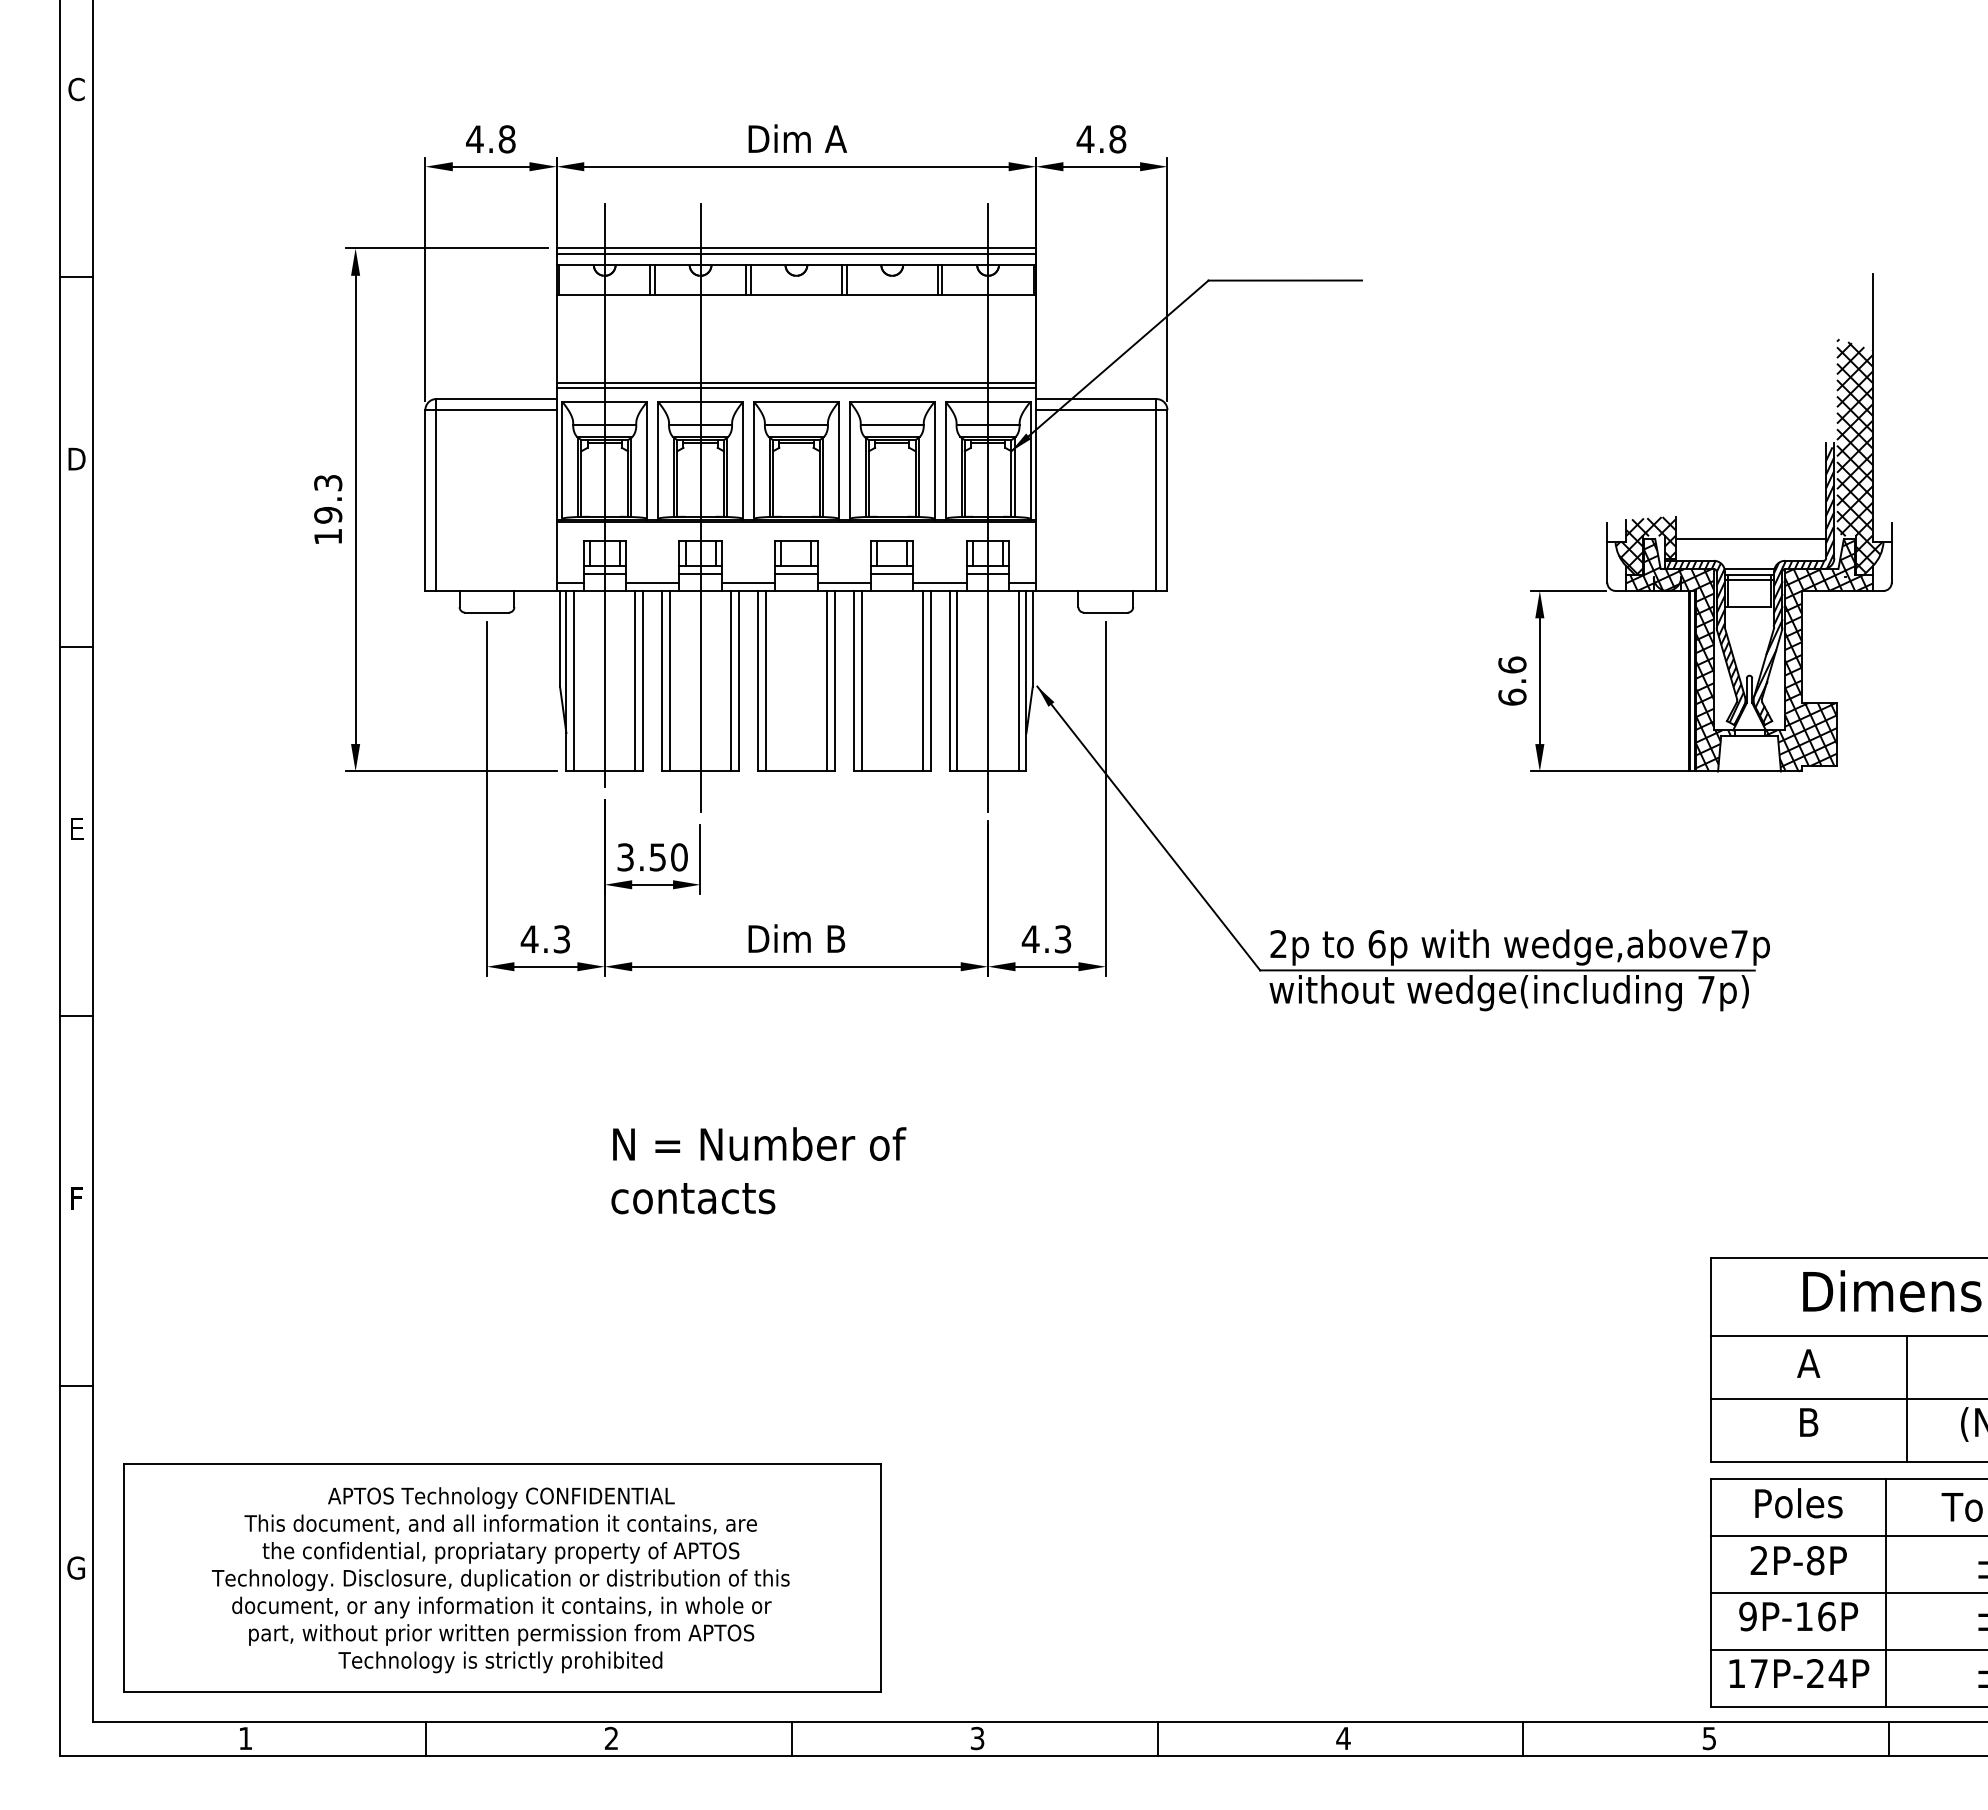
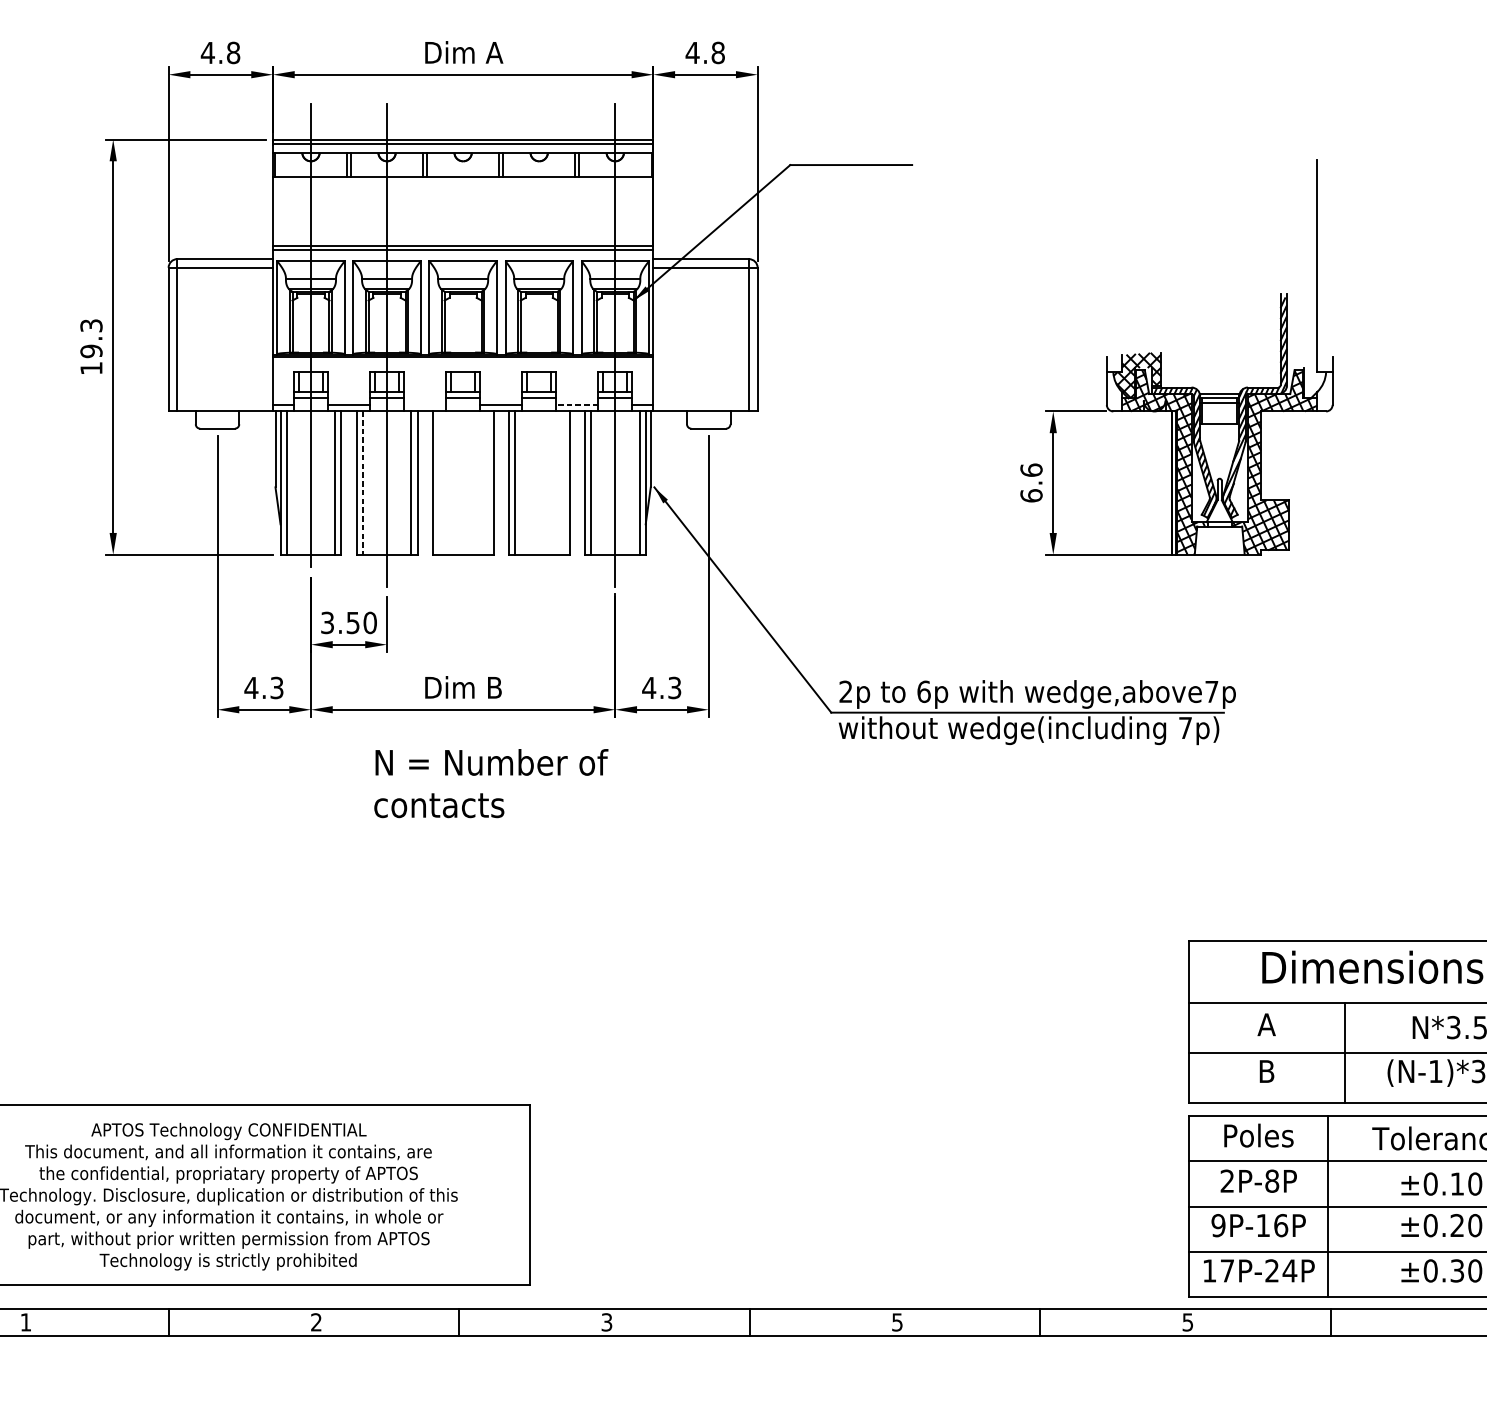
hatch: (1859, 455) -> (1307, 303), removed
line: (1750, 538) -> (1220, 369), removed
line: (748, 582) -> (425, 404), removed
line: (940, 582) -> (577, 404), solid -> dashed
line: (765, 680) -> (438, 482), removed
line: (827, 680) -> (487, 482), removed
line: (922, 680) -> (563, 482), removed
line: (669, 681) -> (362, 483), solid -> dashed
text: (758, 1170) -> (490, 783), moved
text: (1343, 1738) -> (897, 1322), 4 -> 5

